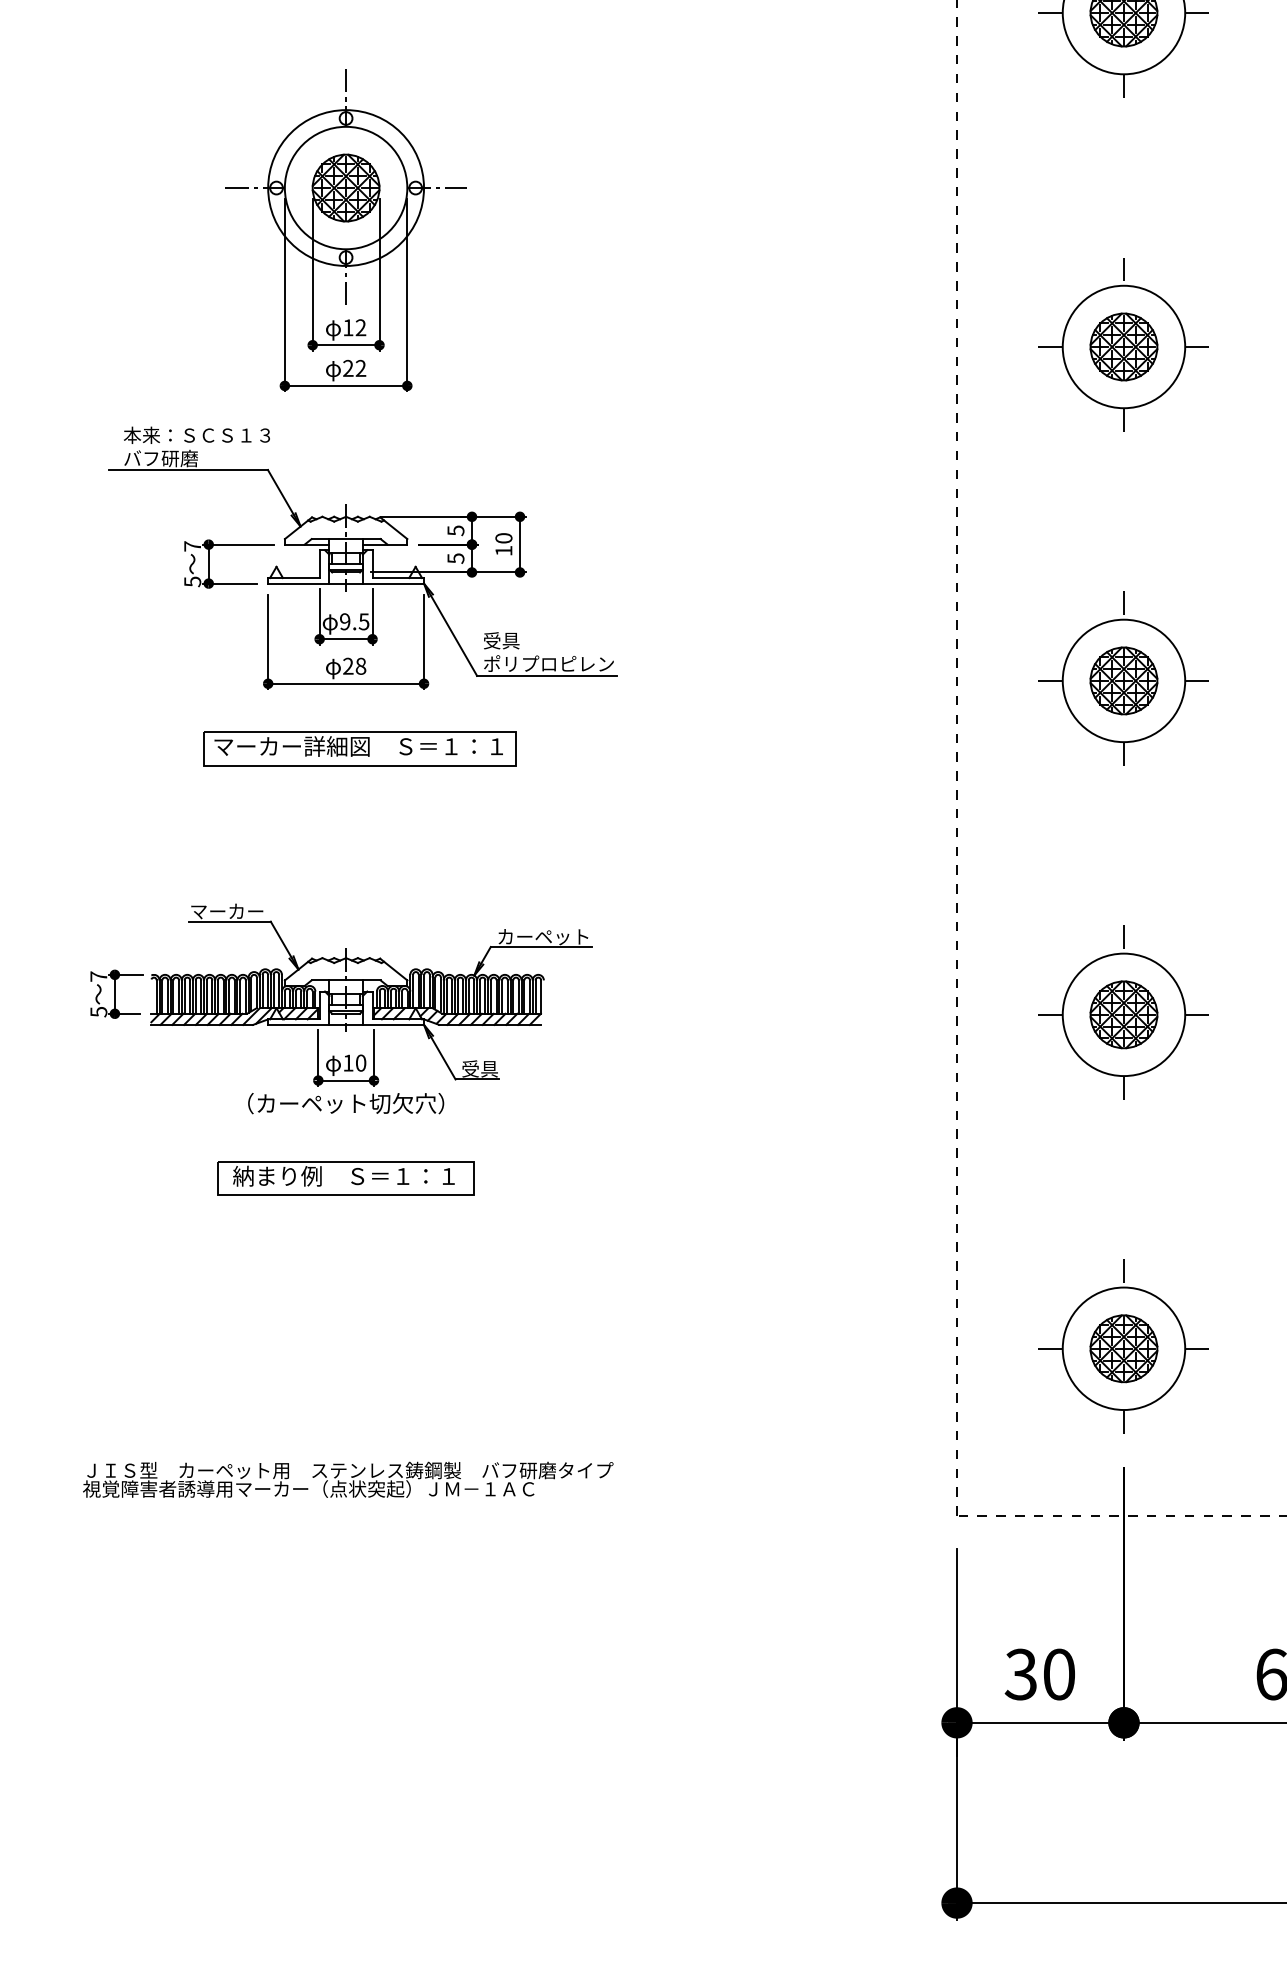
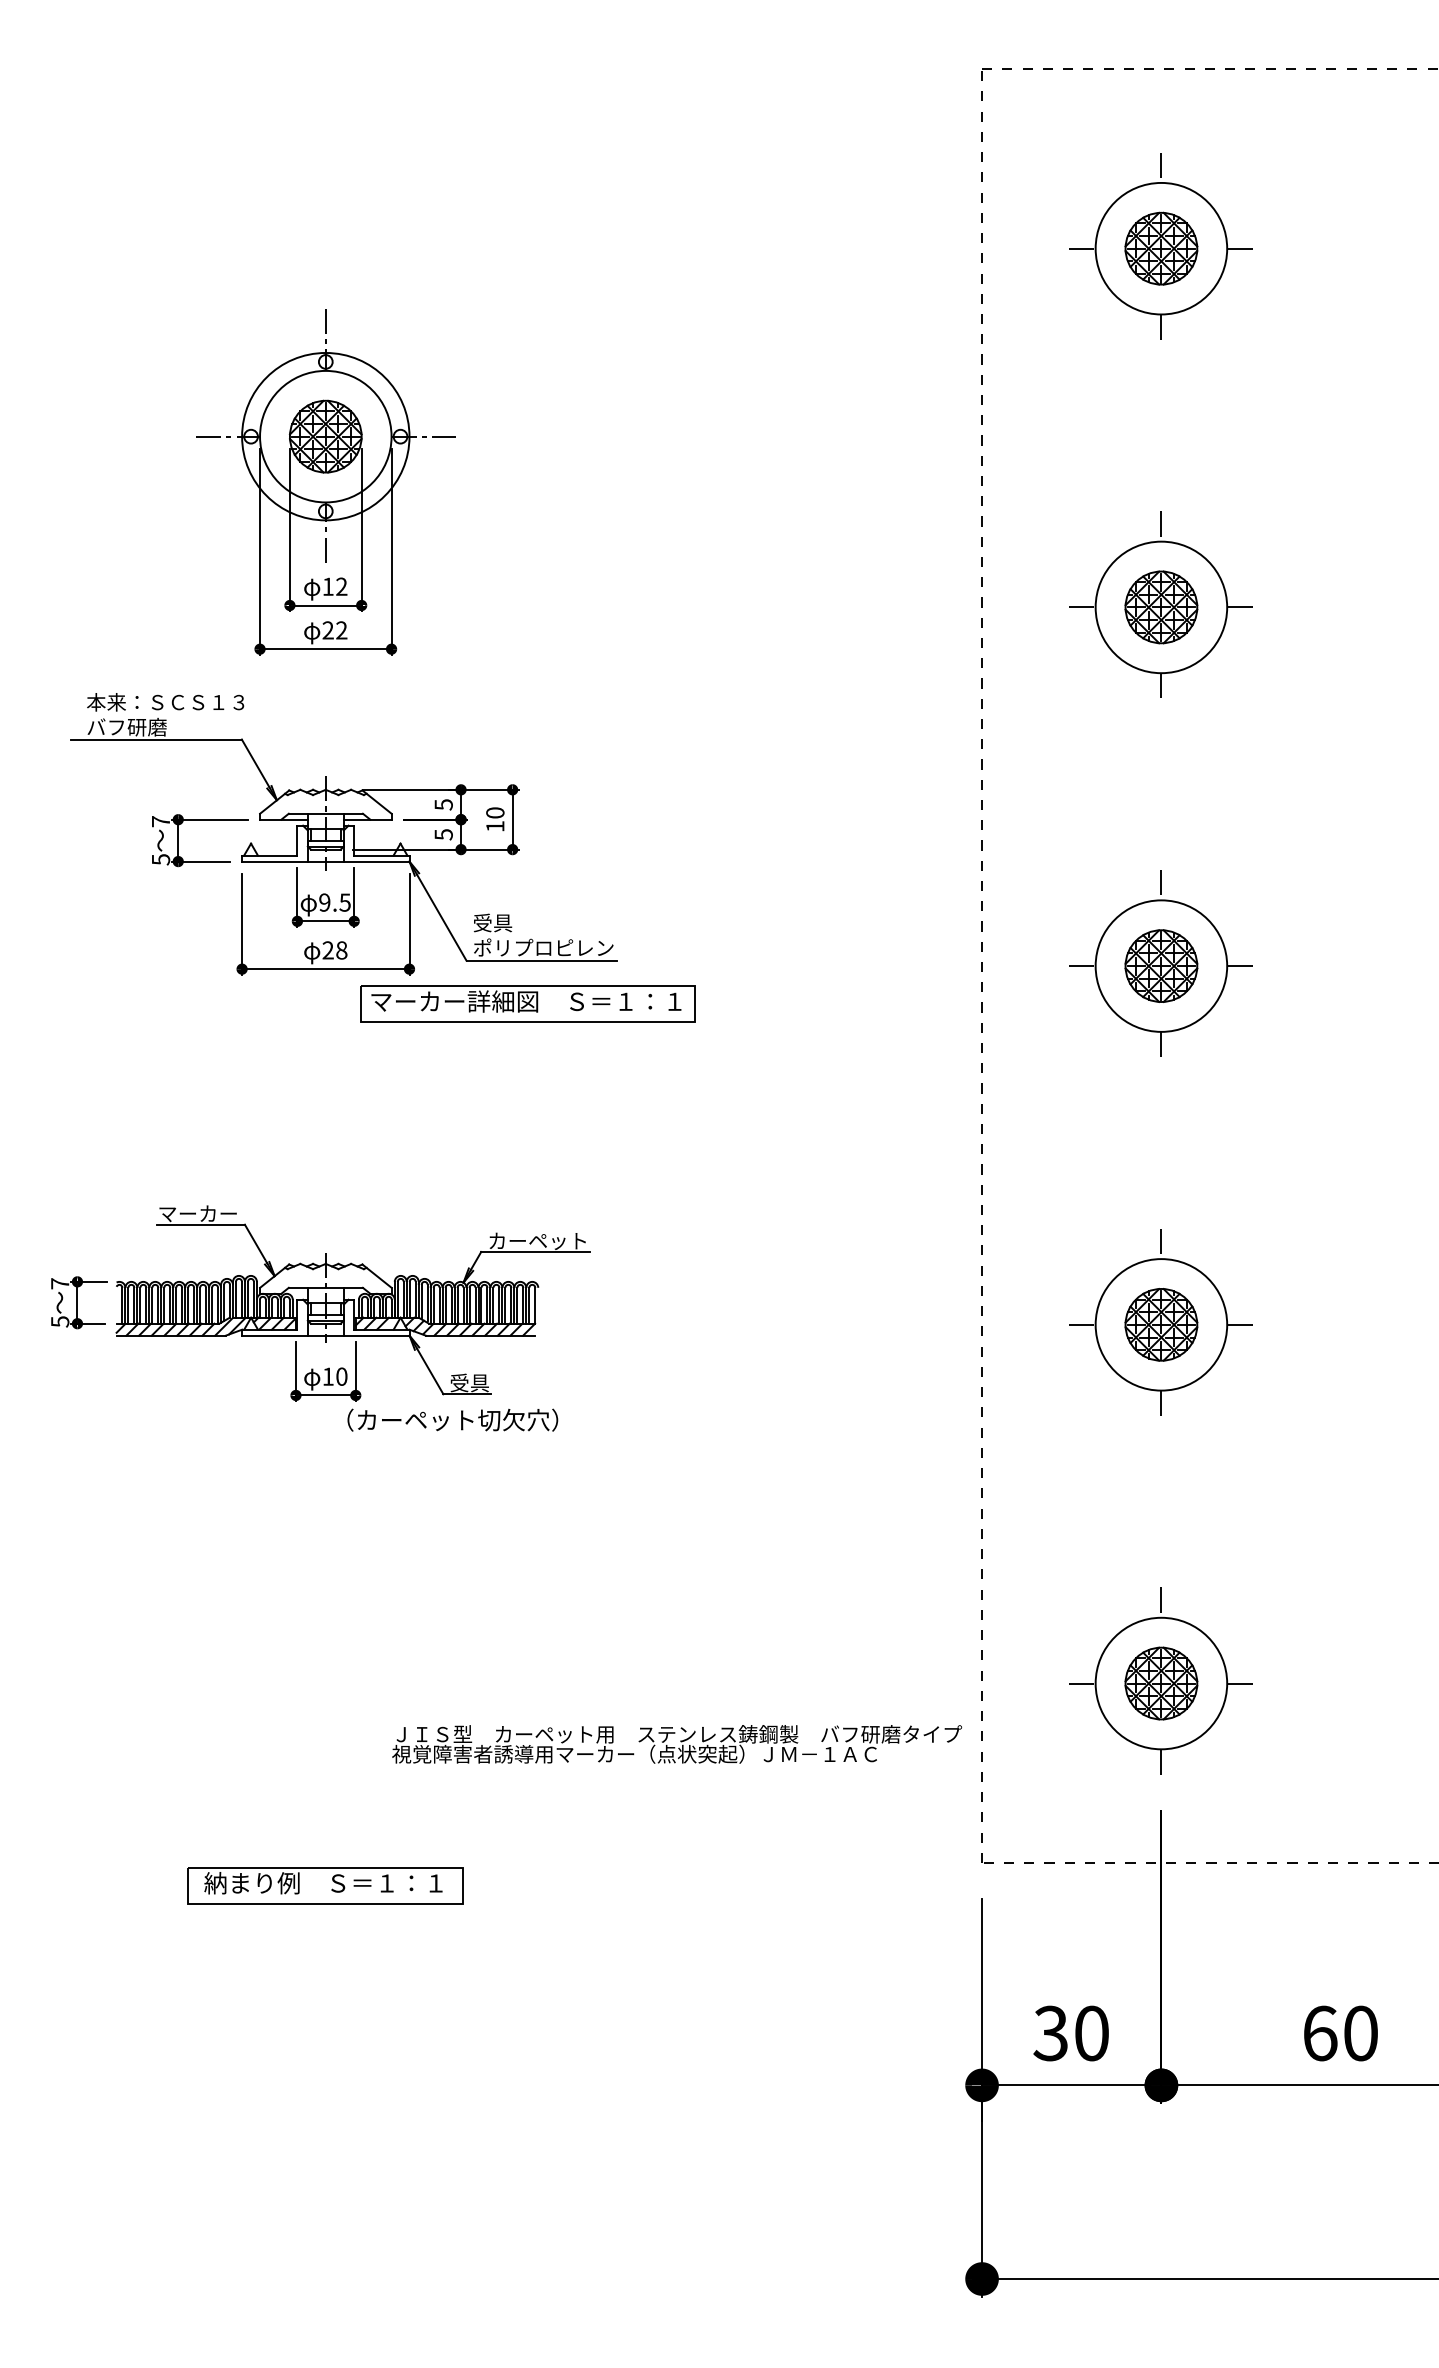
part: (359, 748) -> (527, 1003), moved
text: (345, 1102) -> (452, 1419), moved
part: (345, 1178) -> (325, 1885), moved
text: (348, 1479) -> (677, 1744), moved

